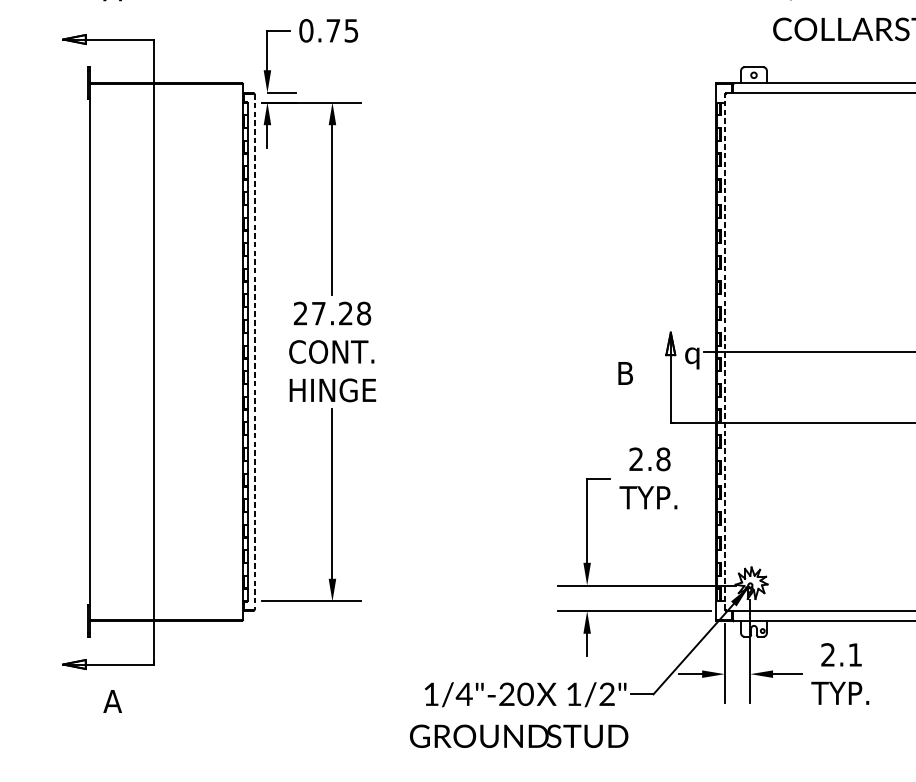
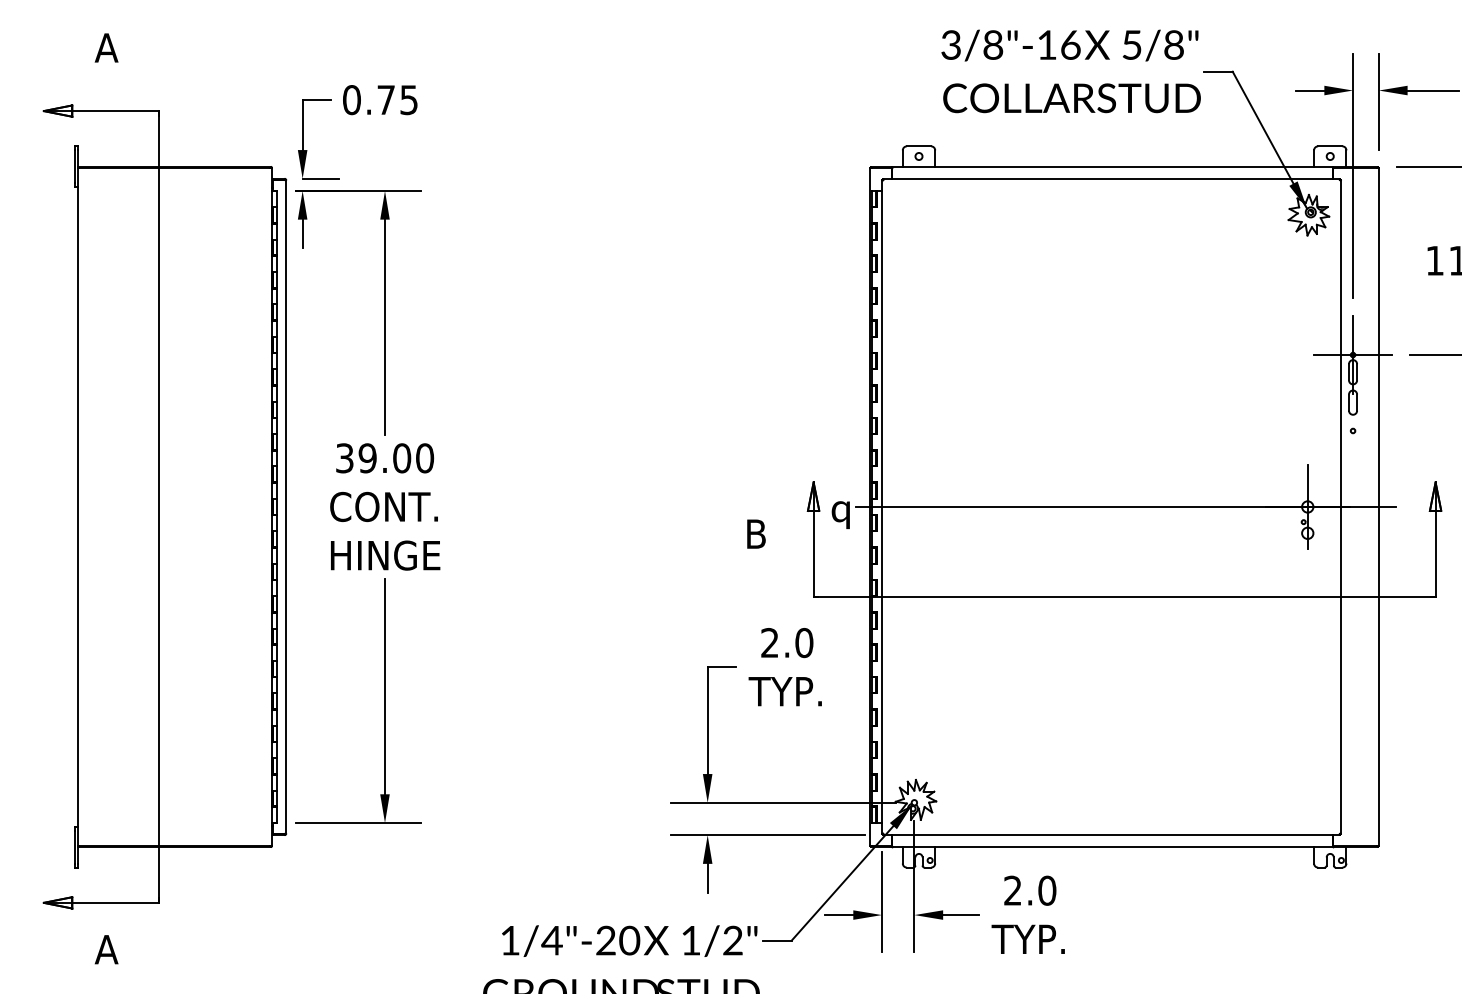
text: (332, 313) -> (385, 458), 27.28 -> 39.00
line: (725, 351) -> (882, 506), dashed -> solid
line: (254, 352) -> (286, 507), dashed -> solid
text: (663, 458) -> (804, 642), 2.8 -> 2.0
text: (855, 654) -> (1047, 890), 2.1 -> 2.0

